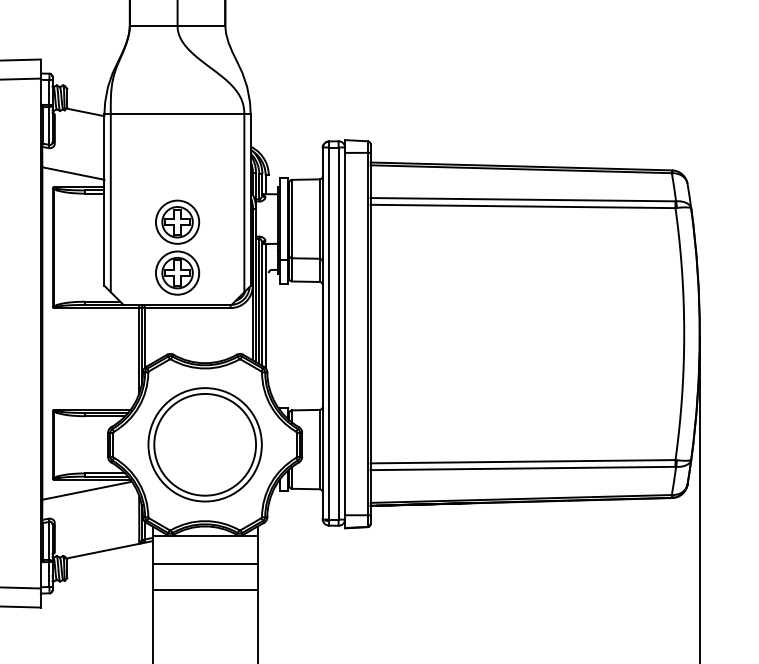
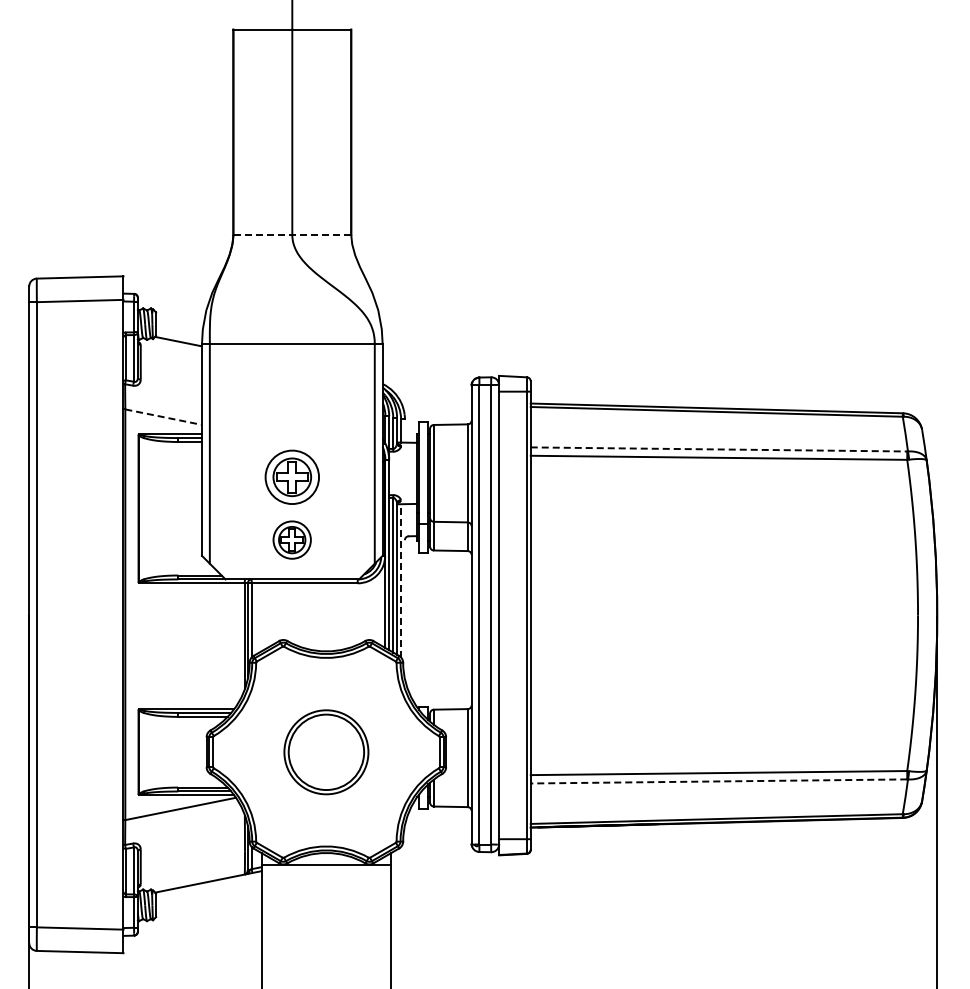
line: (177, 26) -> (292, 235), solid -> dashed
line: (74, 173) -> (164, 417), solid -> dashed
line: (523, 199) -> (719, 449), solid -> dashed
part: (176, 272) -> (291, 539), size x0.7
line: (265, 305) -> (401, 580), solid -> dashed
part: (205, 445) -> (326, 752), size x0.6
line: (522, 468) -> (718, 781), solid -> dashed
line: (205, 564) -> (326, 899), removed
line: (205, 589) -> (326, 931), removed

